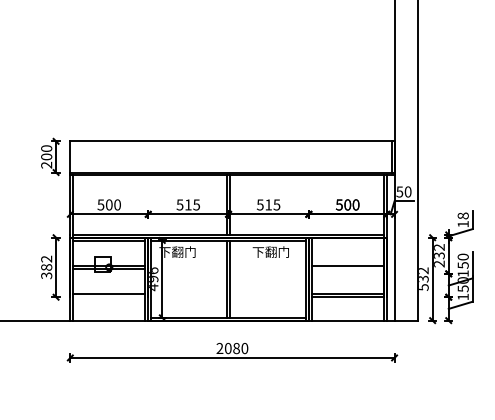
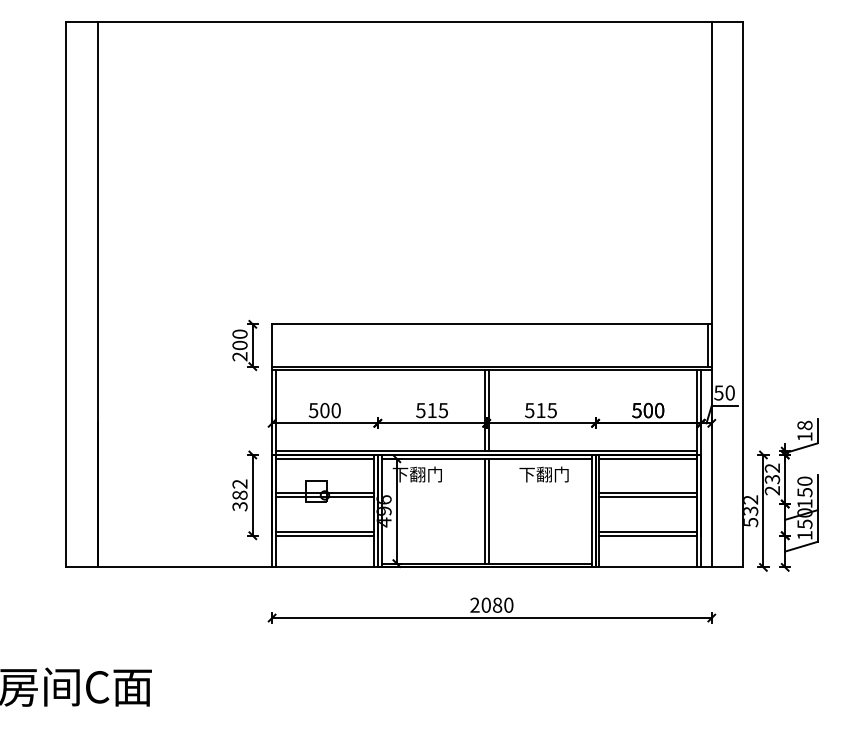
line: (347, 240) -> (648, 458), added
line: (347, 269) -> (648, 497), added
line: (108, 297) -> (324, 535), added

